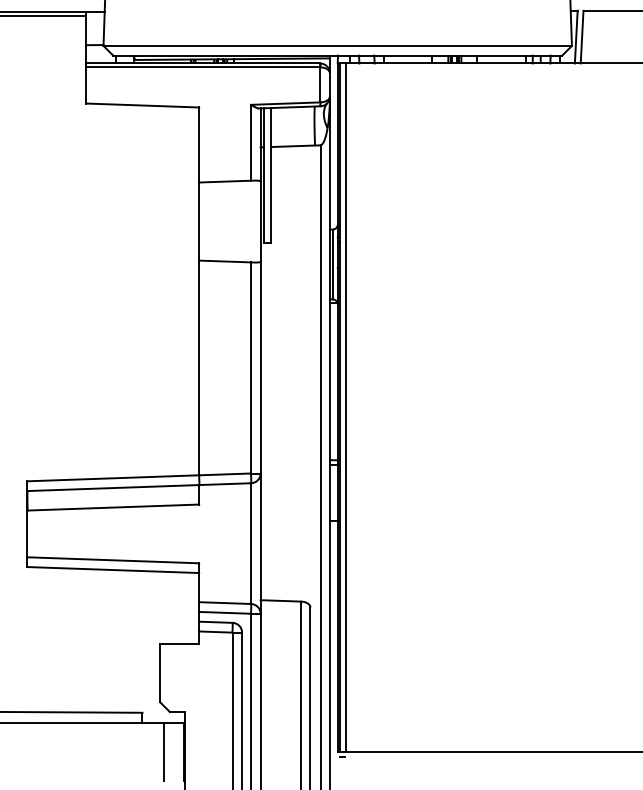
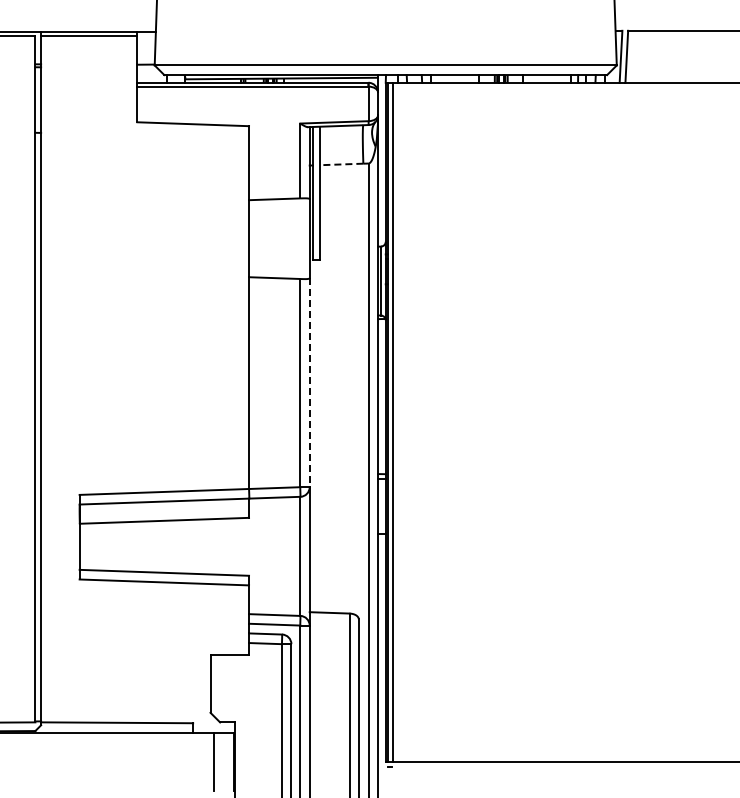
line: (292, 146) -> (341, 164), solid -> dashed
line: (260, 367) -> (309, 382), solid -> dashed

